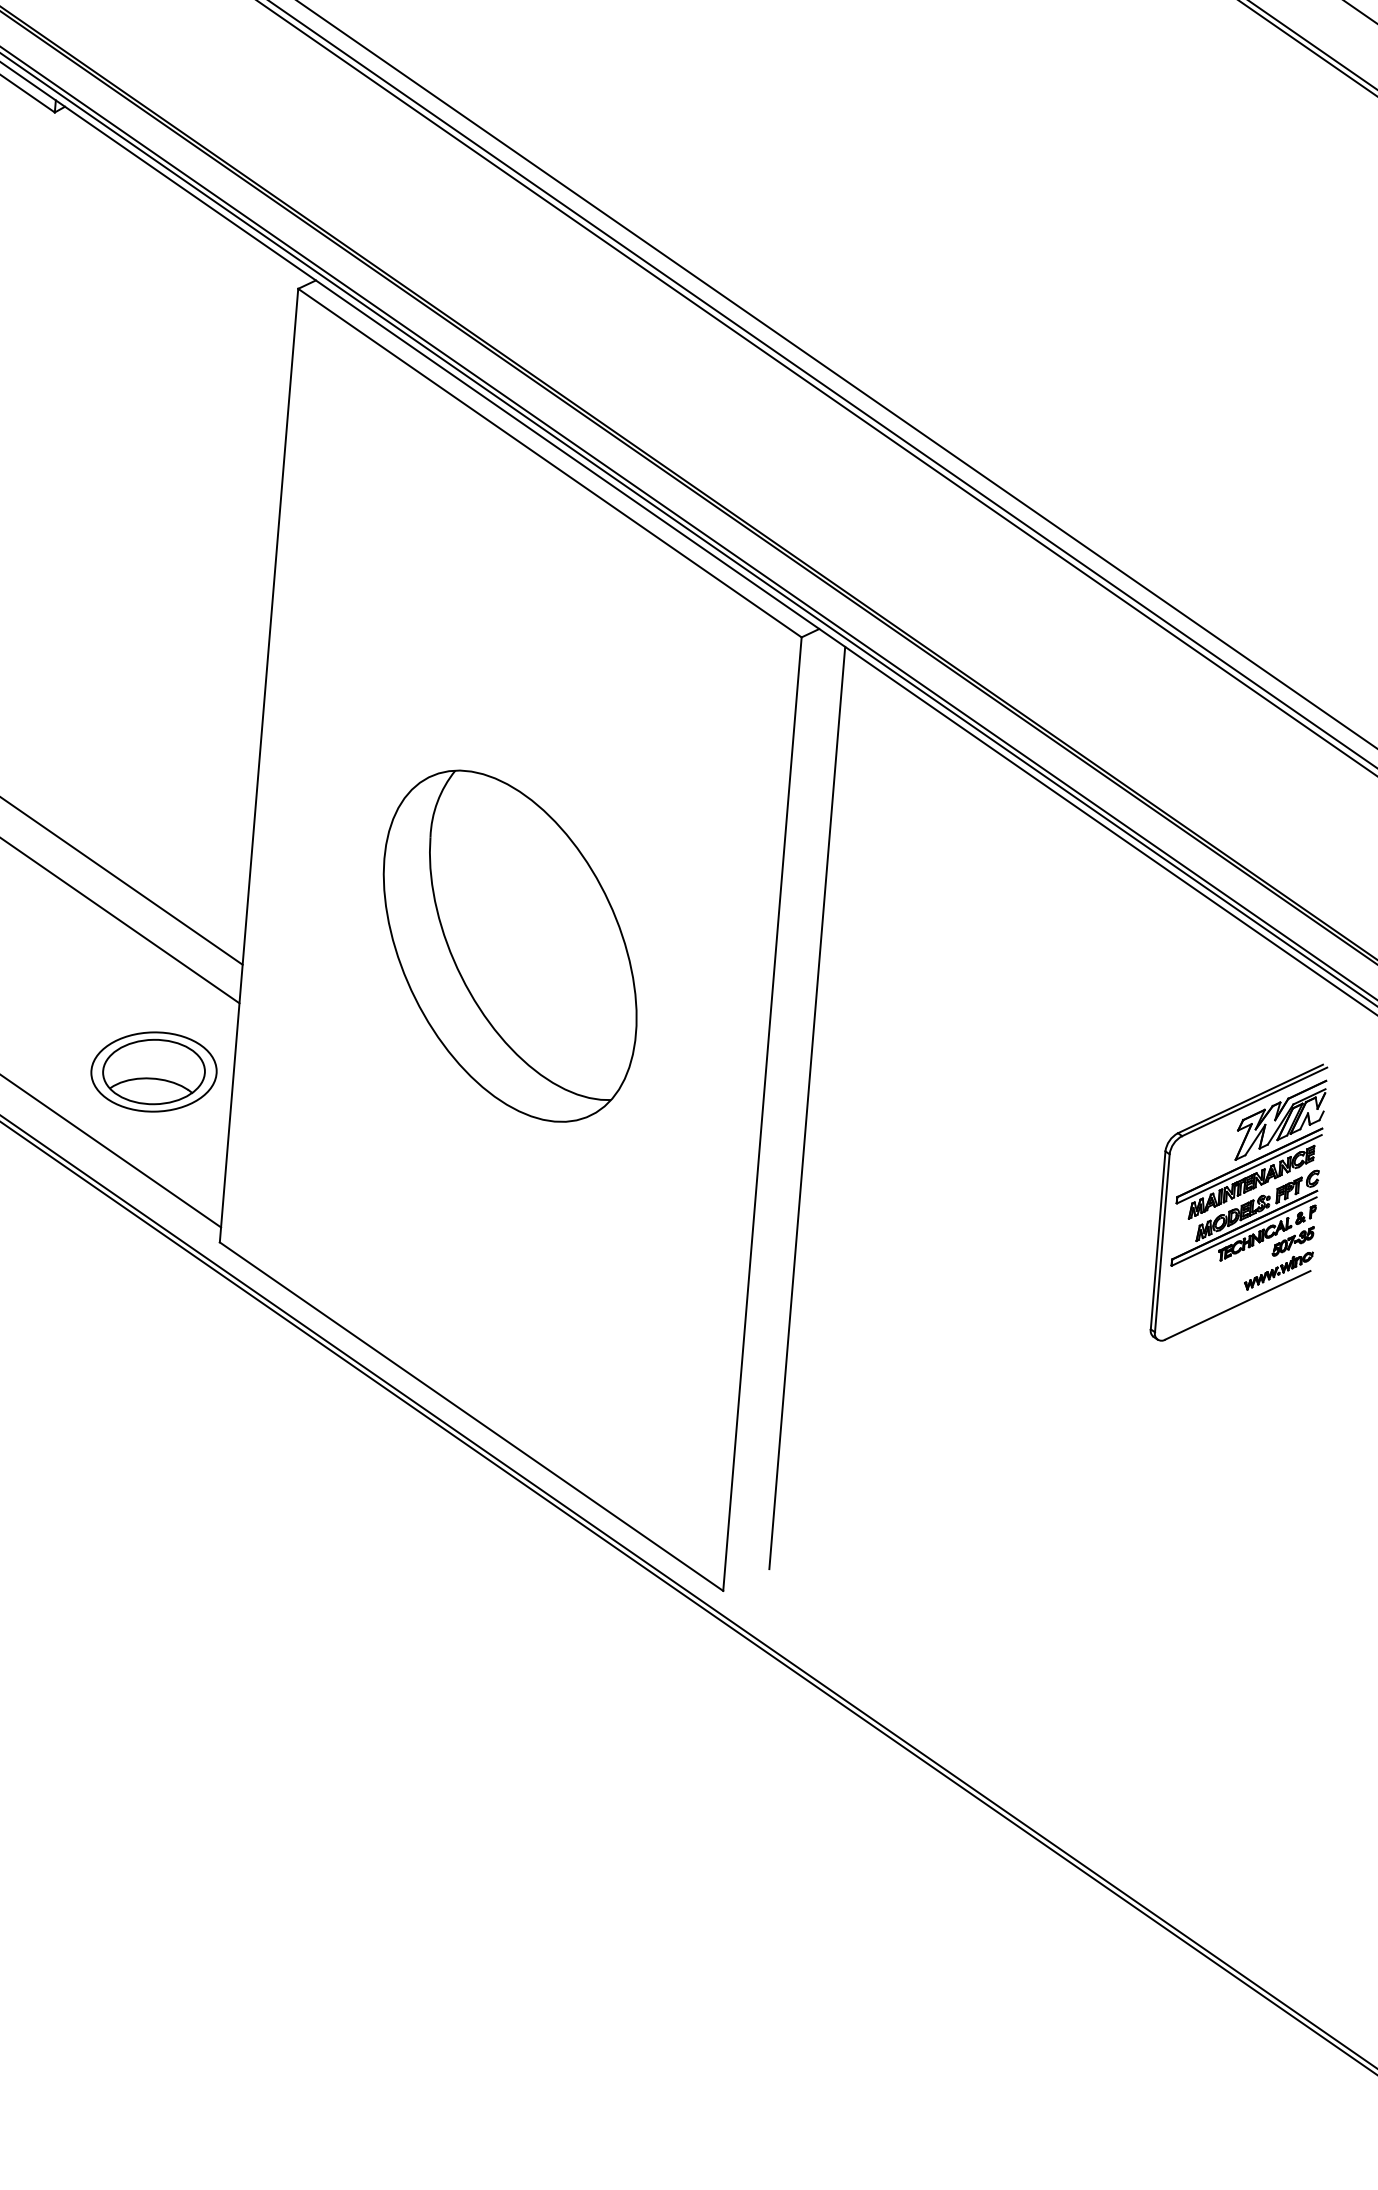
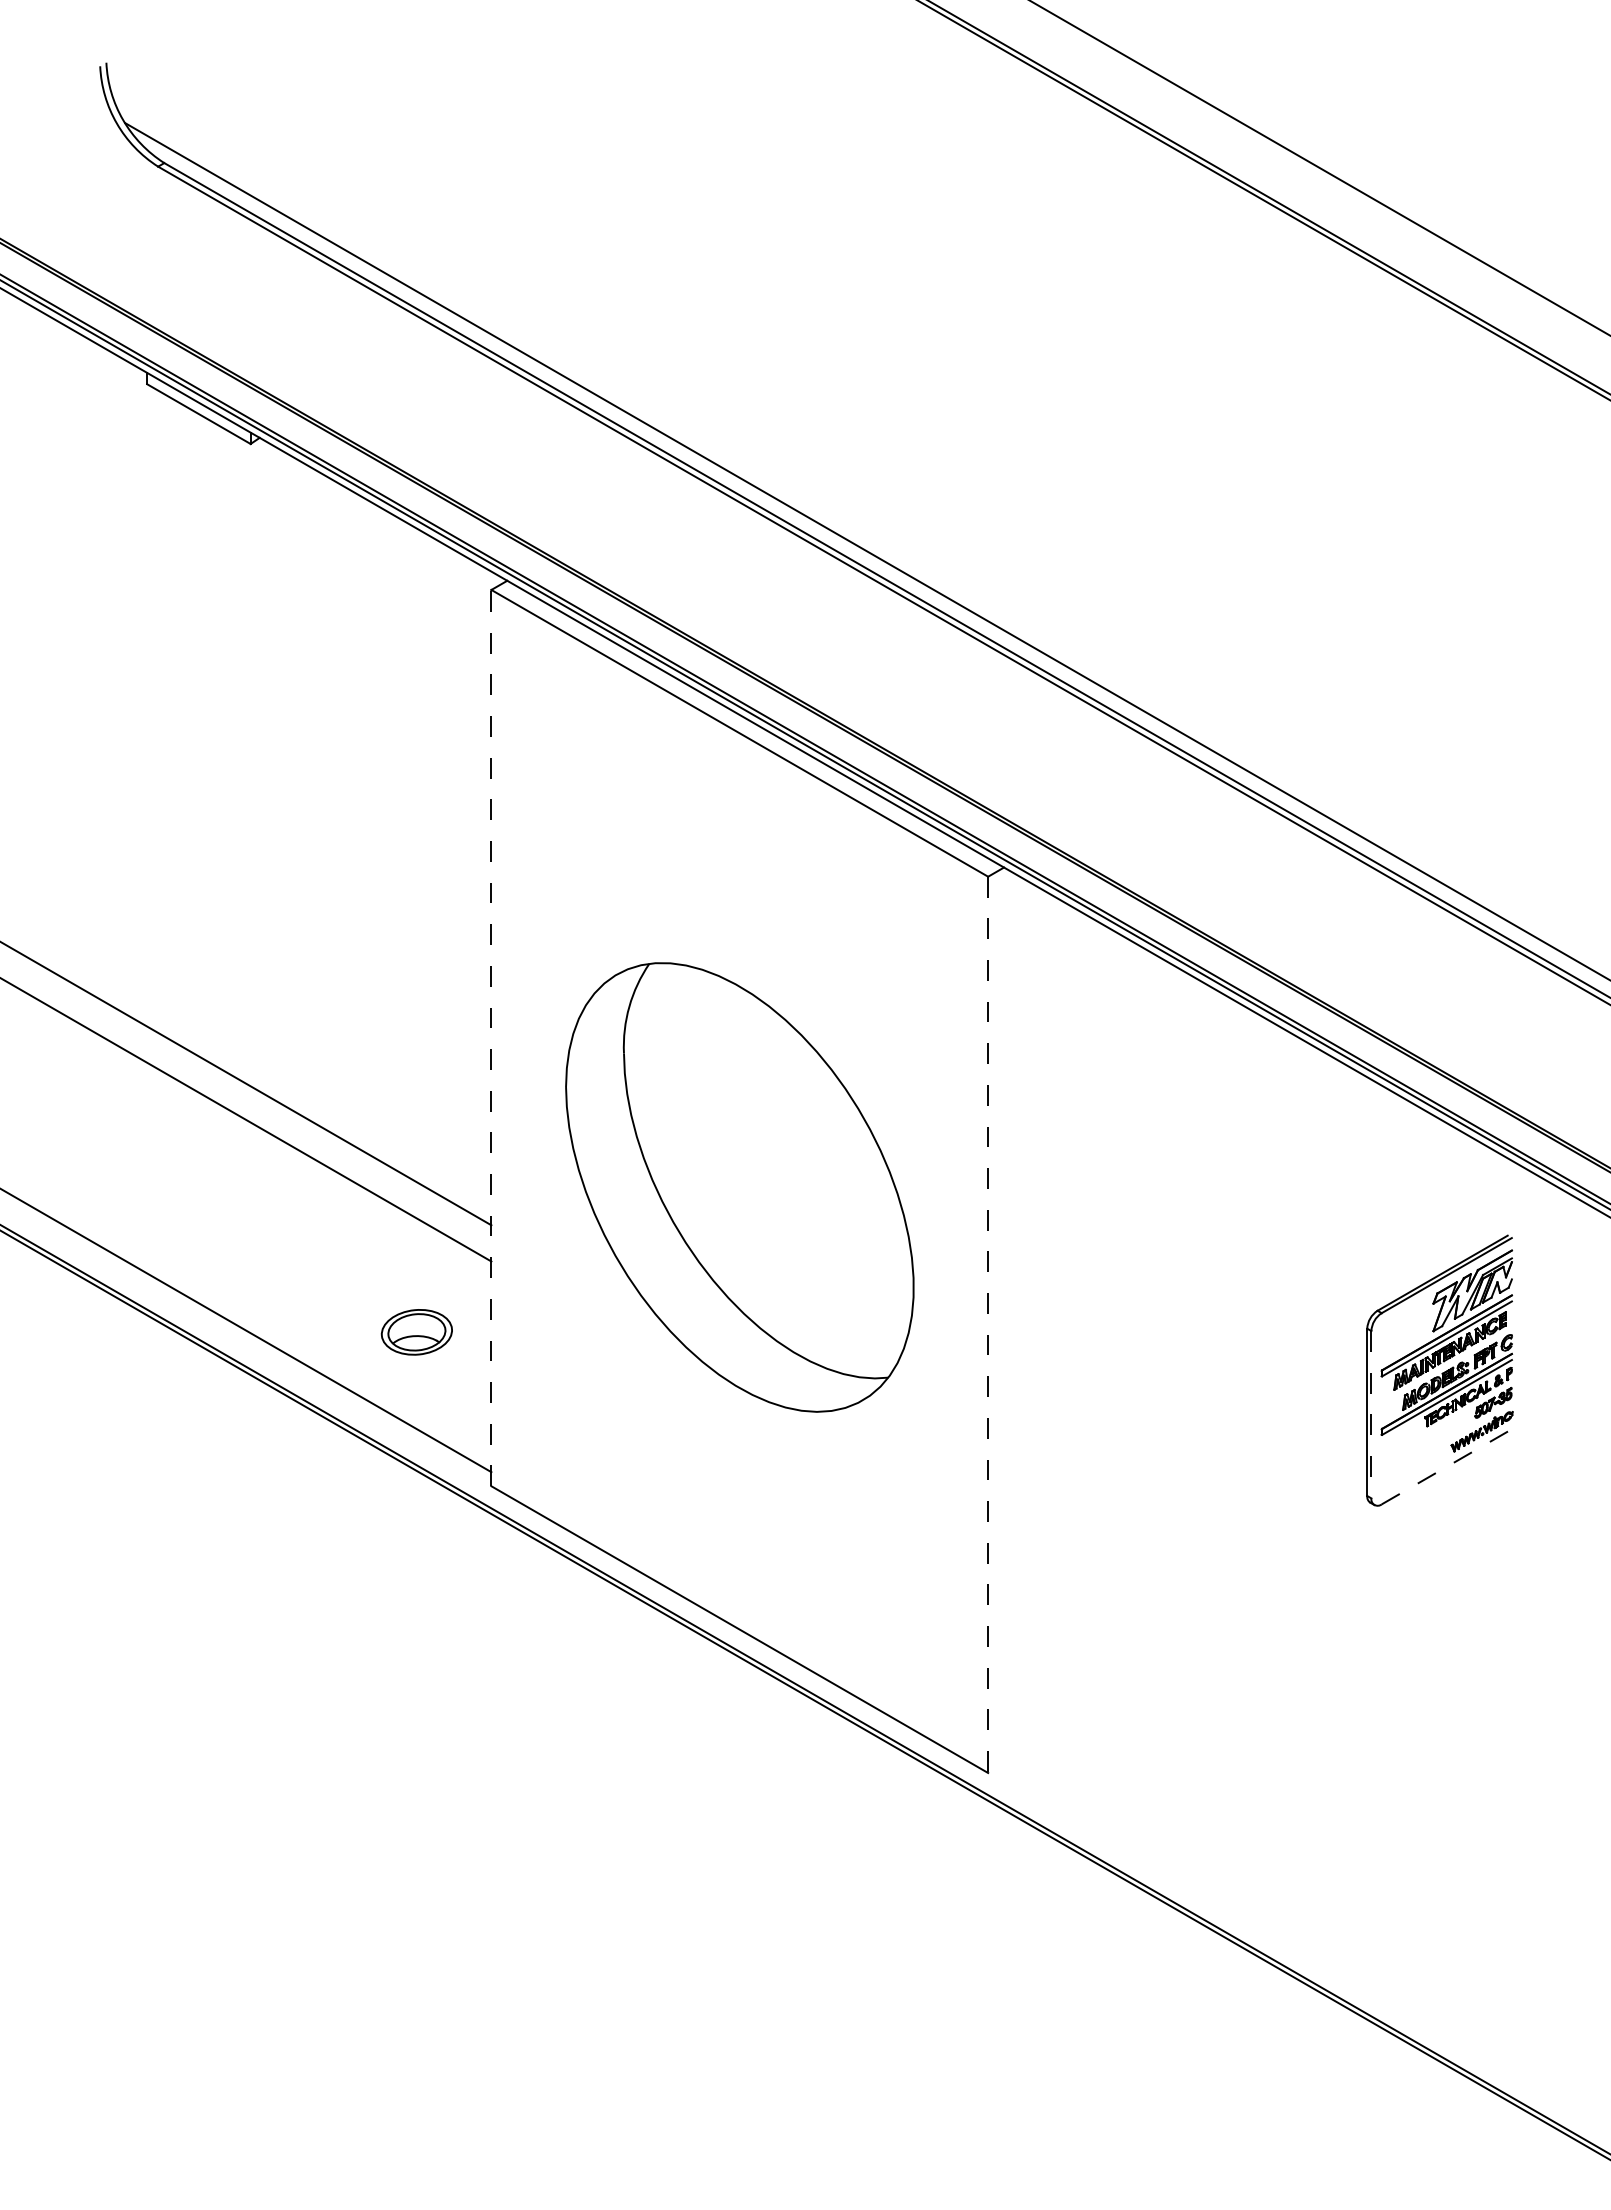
line: (259, 764) -> (491, 1037), solid -> dashed
part: (509, 946) -> (739, 1187), size x1.4
part: (153, 1072) -> (416, 1332), size x0.6
line: (807, 1107) -> (1029, 1315), removed
line: (762, 1114) -> (988, 1325), solid -> dashed
line: (1162, 1243) -> (1371, 1414), solid -> dashed
line: (1238, 1305) -> (1447, 1466), solid -> dashed

